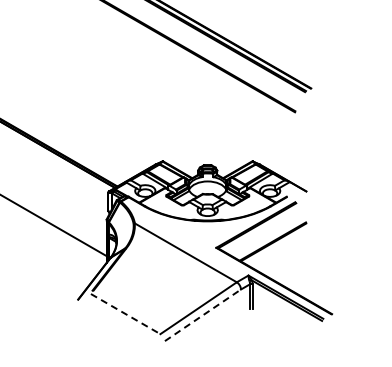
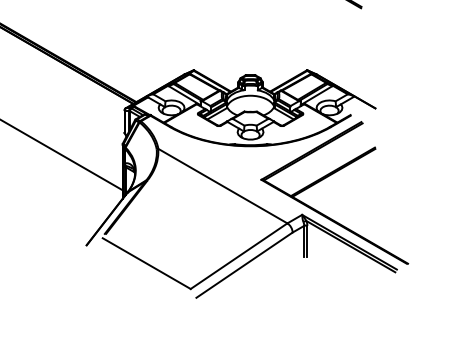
line: (126, 314) -> (147, 264), dashed -> solid
line: (202, 315) -> (243, 265), dashed -> solid

